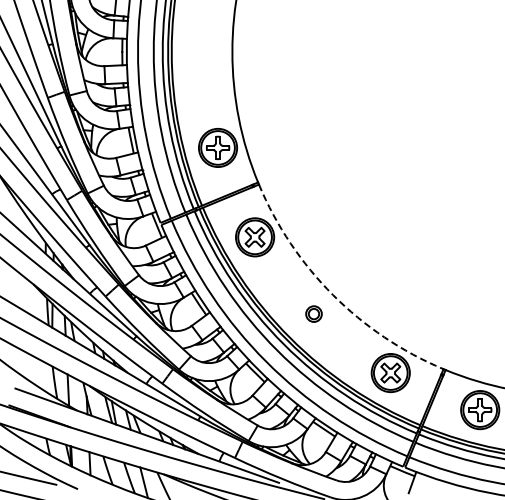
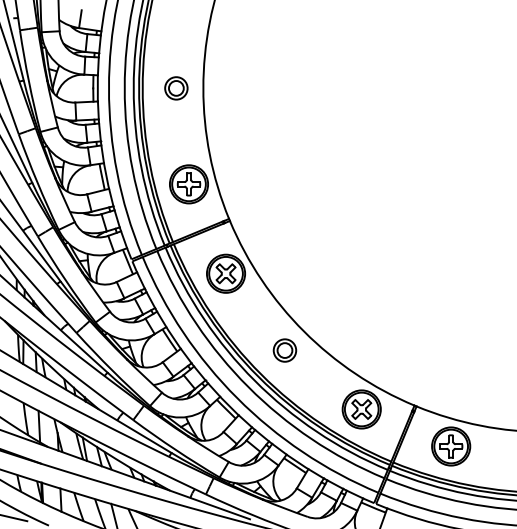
part: (205, 52) -> (176, 88), added
arc: (333, 295) -> (304, 331), dashed -> solid
part: (313, 314) -> (284, 350), size x1.43

